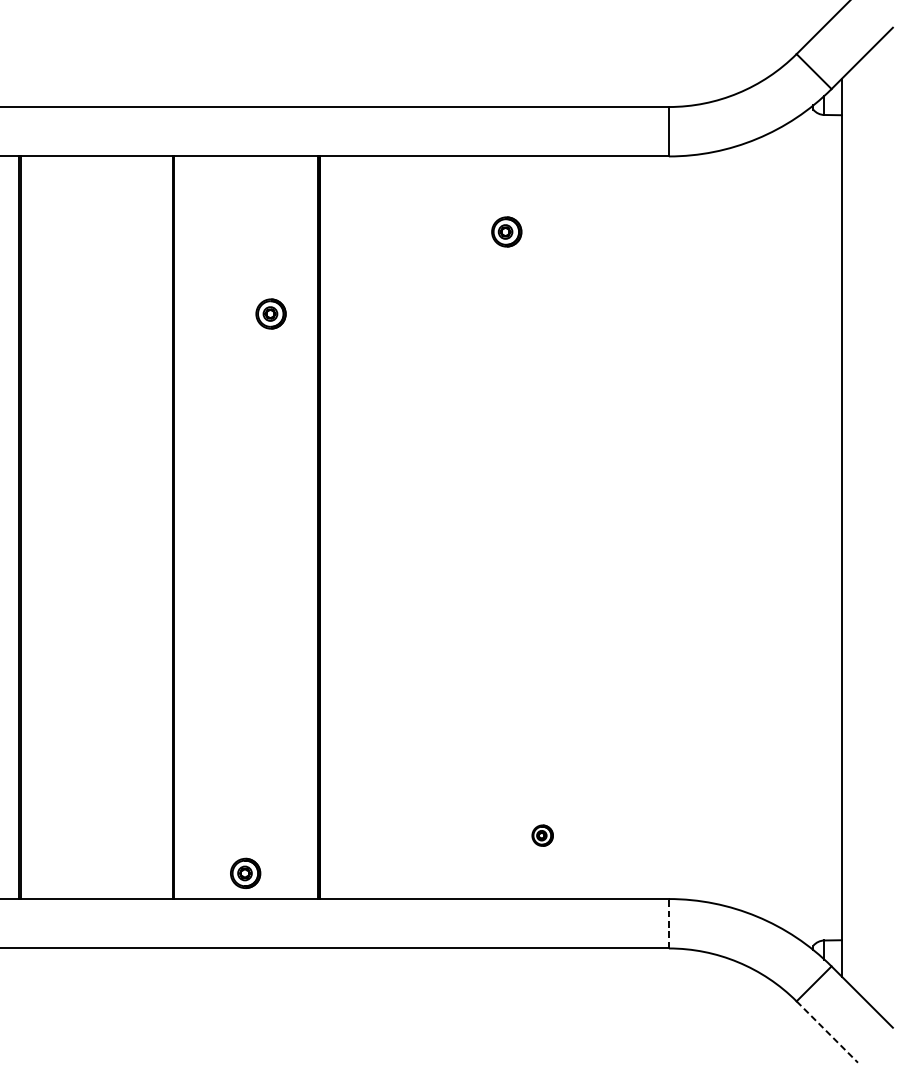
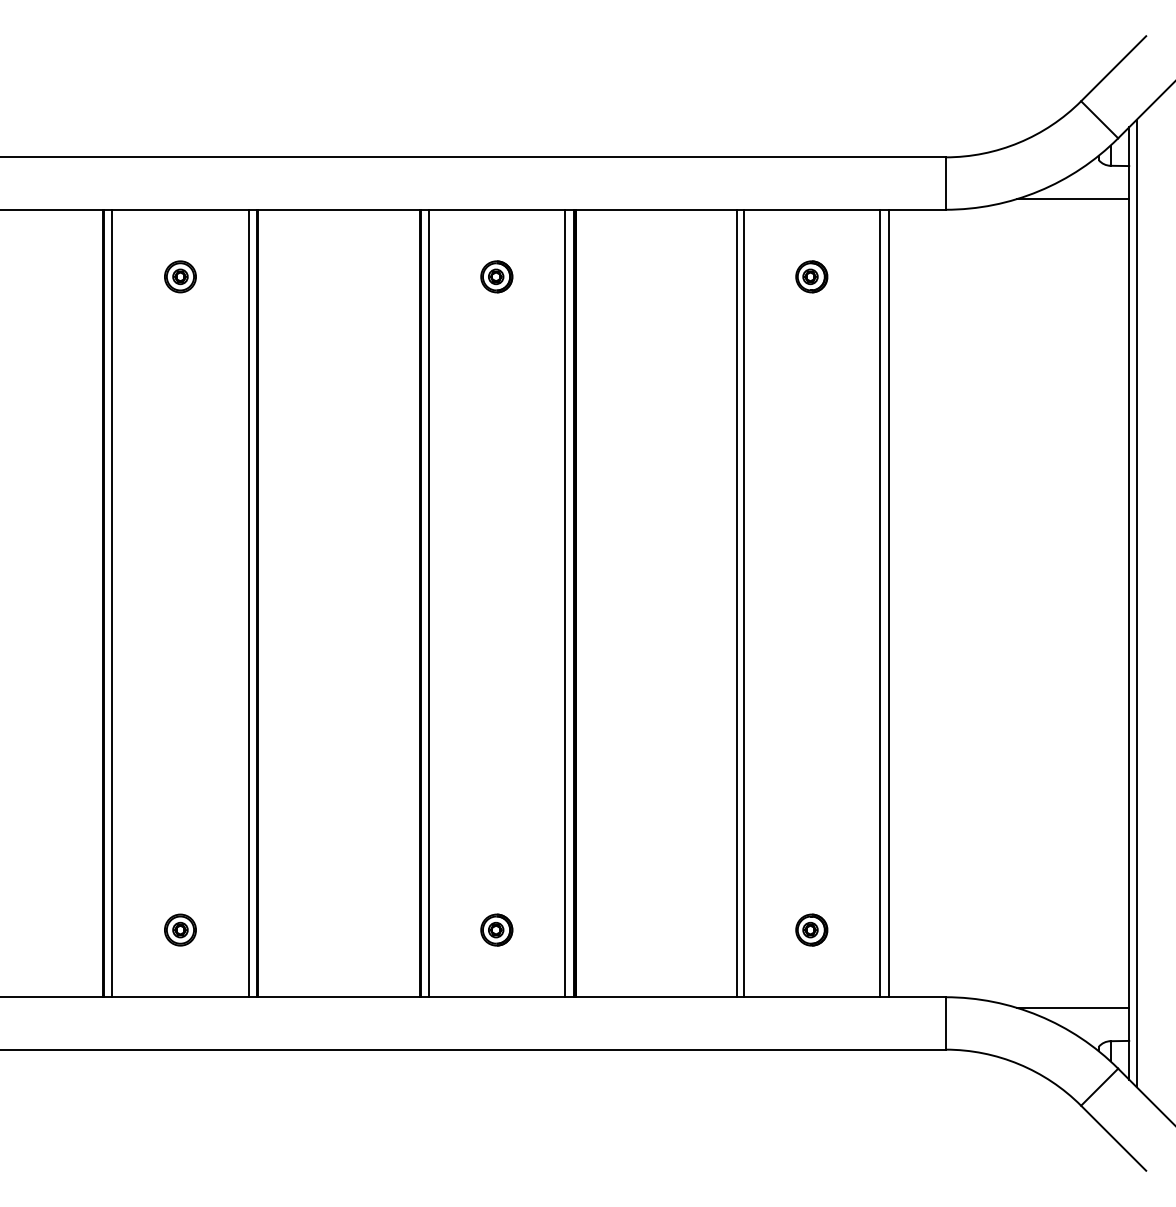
line: (789, 146) -> (1073, 199), added
part: (506, 231) -> (811, 276), moved
part: (270, 313) -> (496, 276), moved
line: (11, 527) -> (248, 603), added
line: (181, 527) -> (428, 603), added
line: (310, 527) -> (565, 603), added
line: (471, 527) -> (736, 603), added
line: (479, 527) -> (744, 603), added
line: (606, 527) -> (879, 603), added
line: (614, 527) -> (888, 603), added
line: (849, 527) -> (1137, 603), added
part: (542, 835) -> (811, 929), size x1.43
part: (245, 872) -> (496, 929), moved
line: (789, 908) -> (1073, 1007), added
line: (668, 922) -> (945, 1022), dashed -> solid
line: (827, 1032) -> (1113, 1138), dashed -> solid

